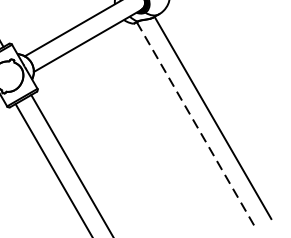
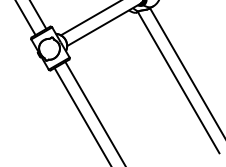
line: (196, 124) -> (178, 82), dashed -> solid

